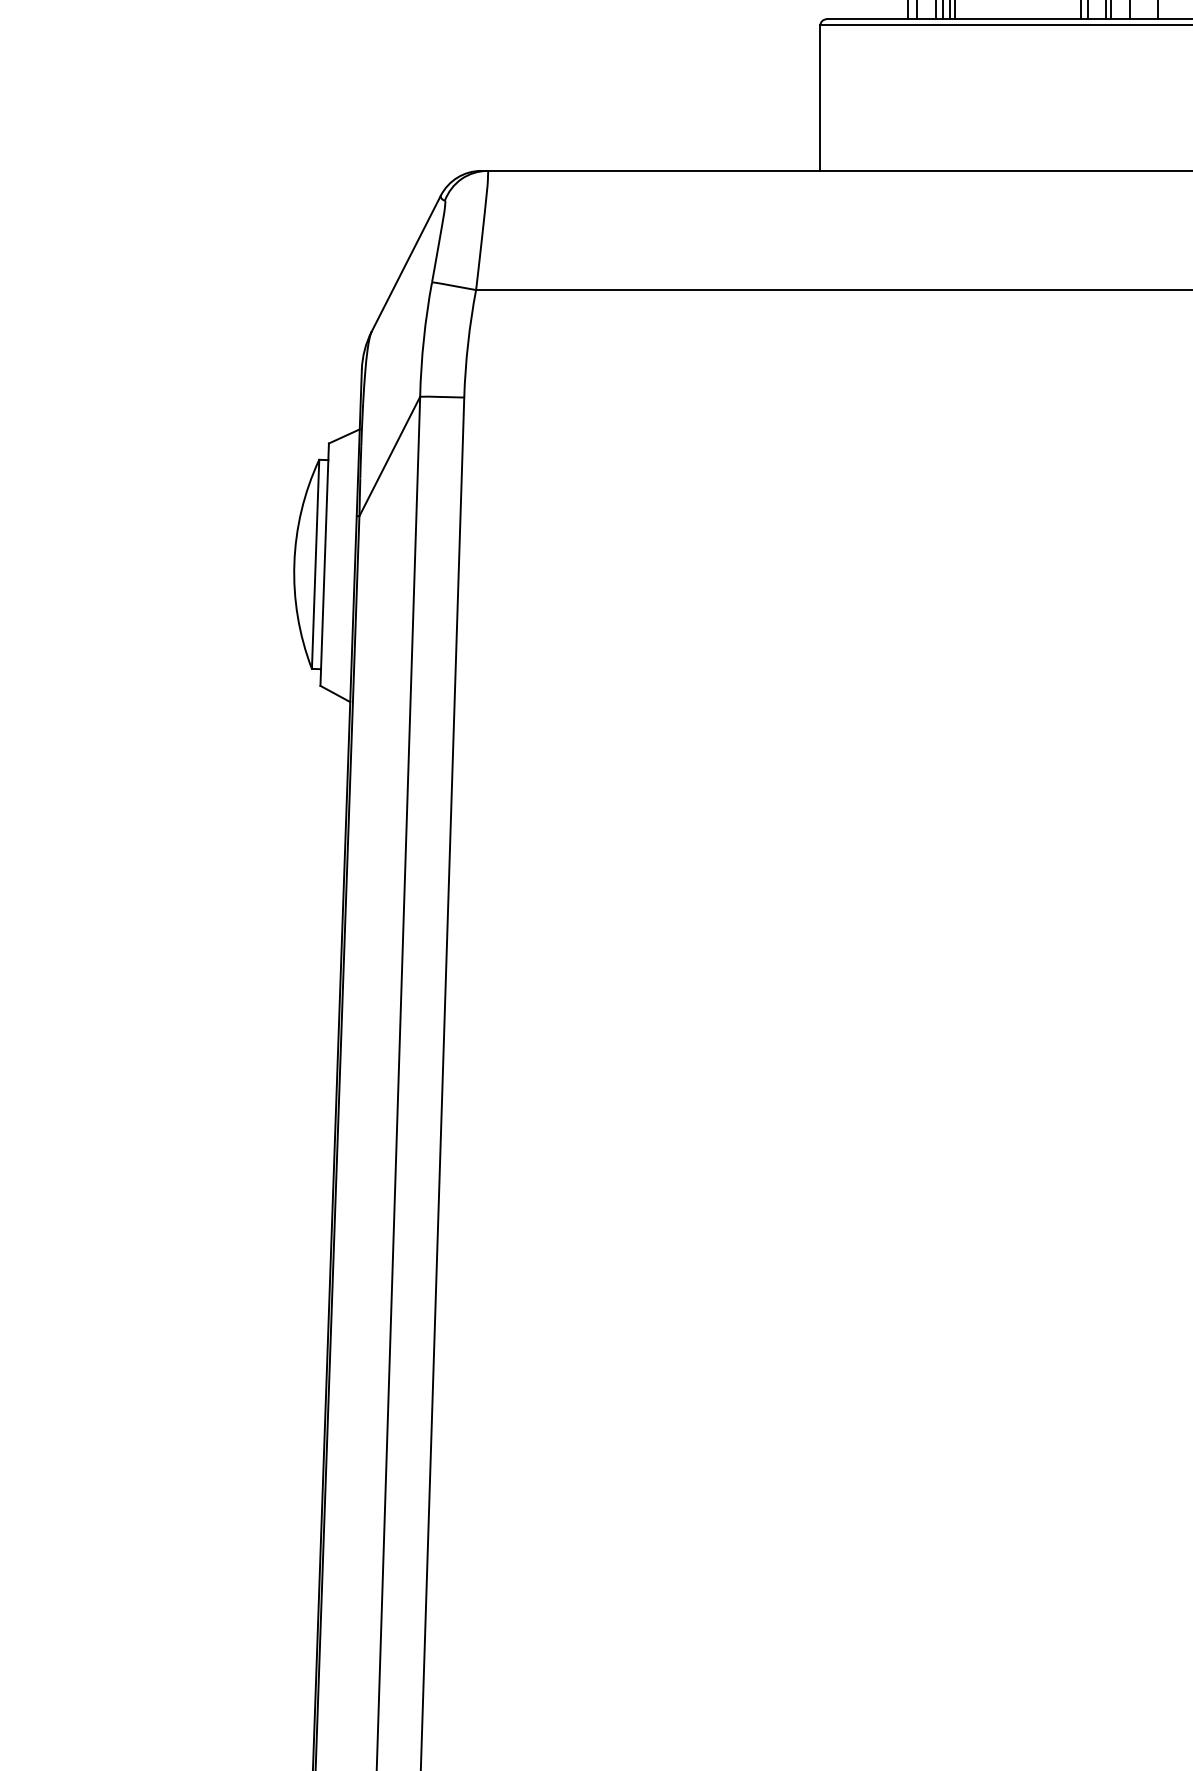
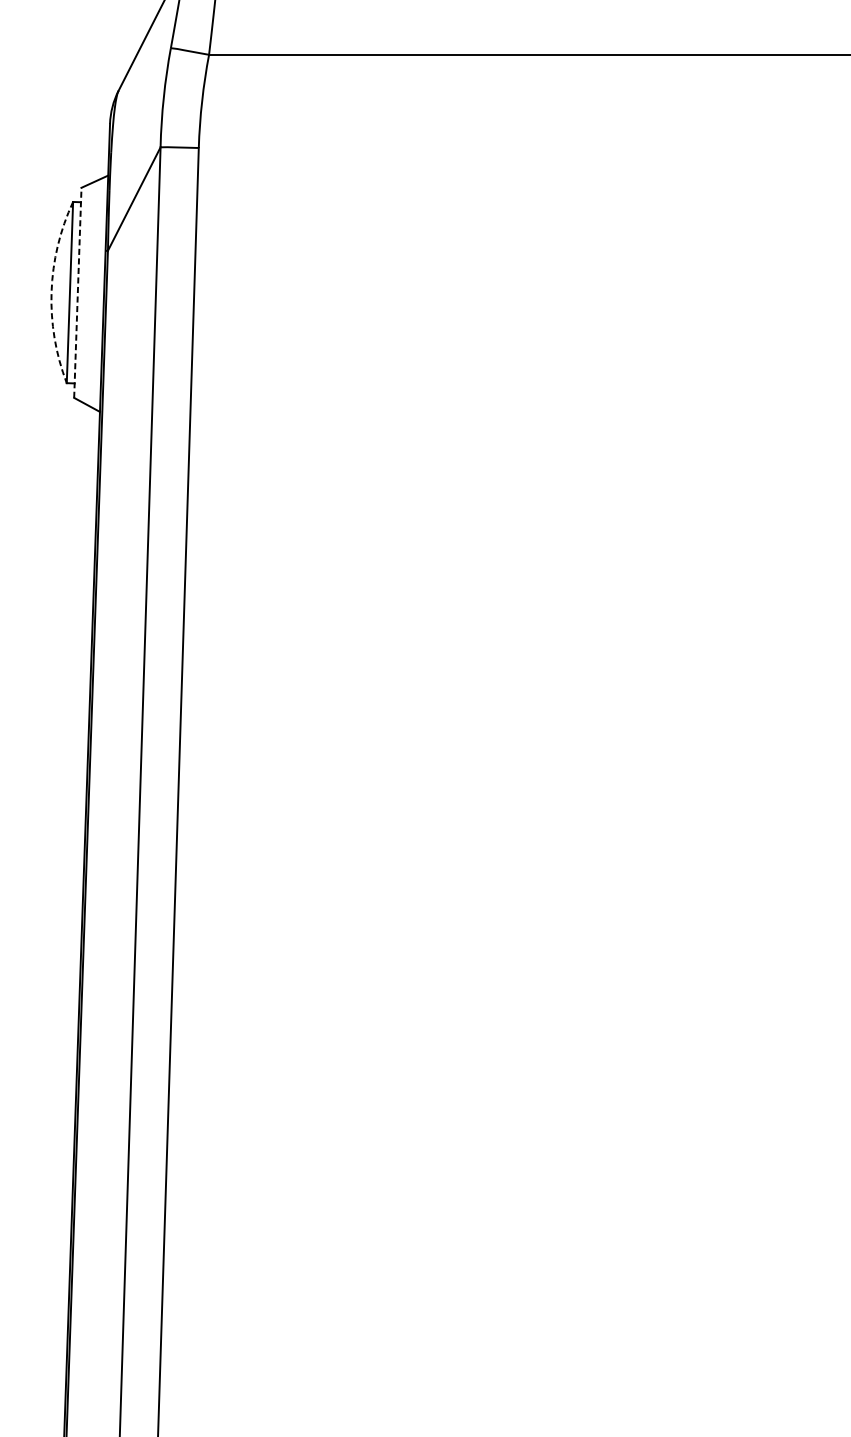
arc: (294, 563) -> (51, 291), solid -> dashed
line: (324, 564) -> (77, 292), solid -> dashed

